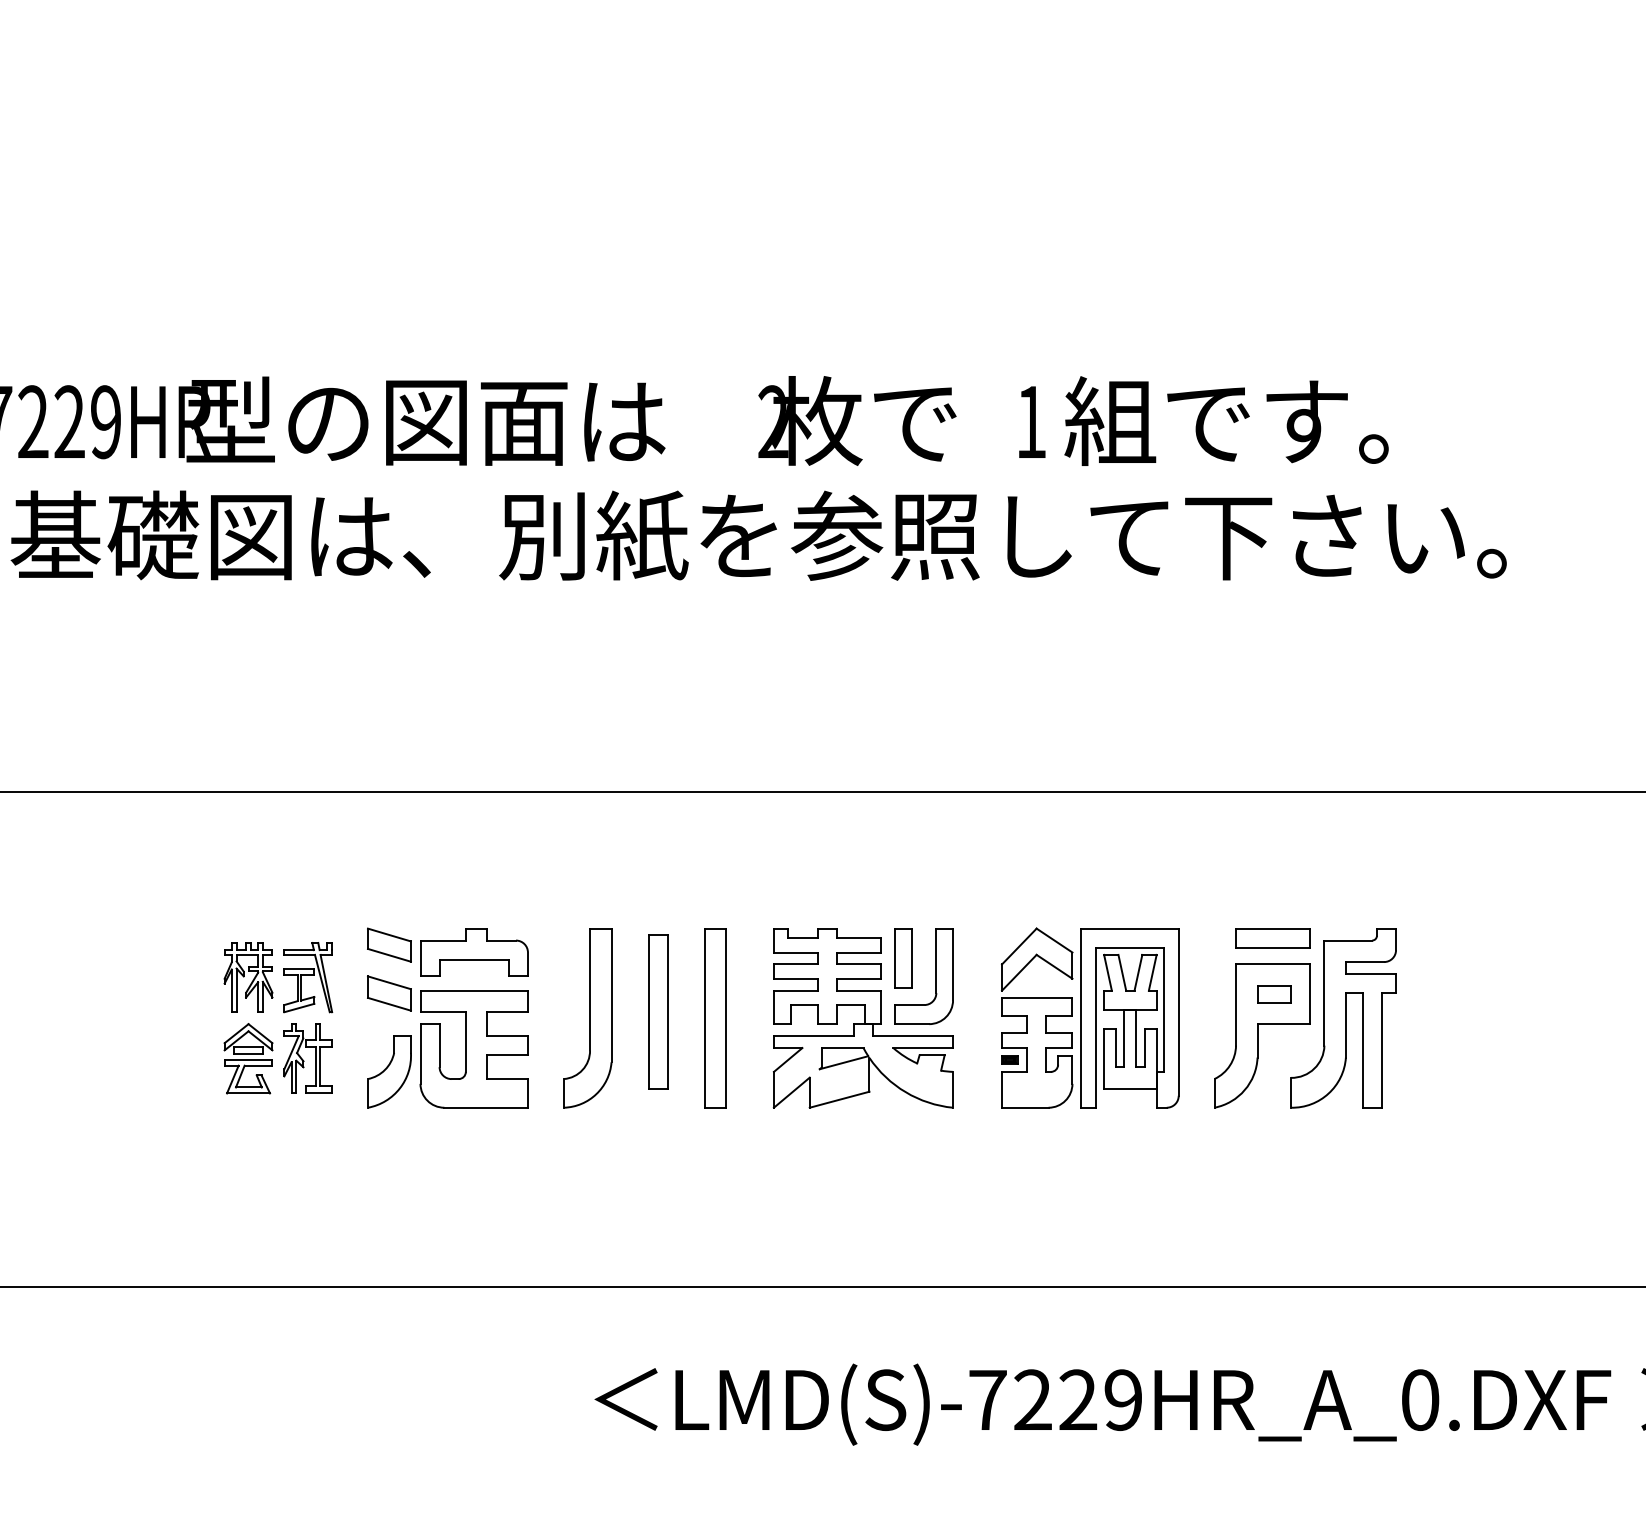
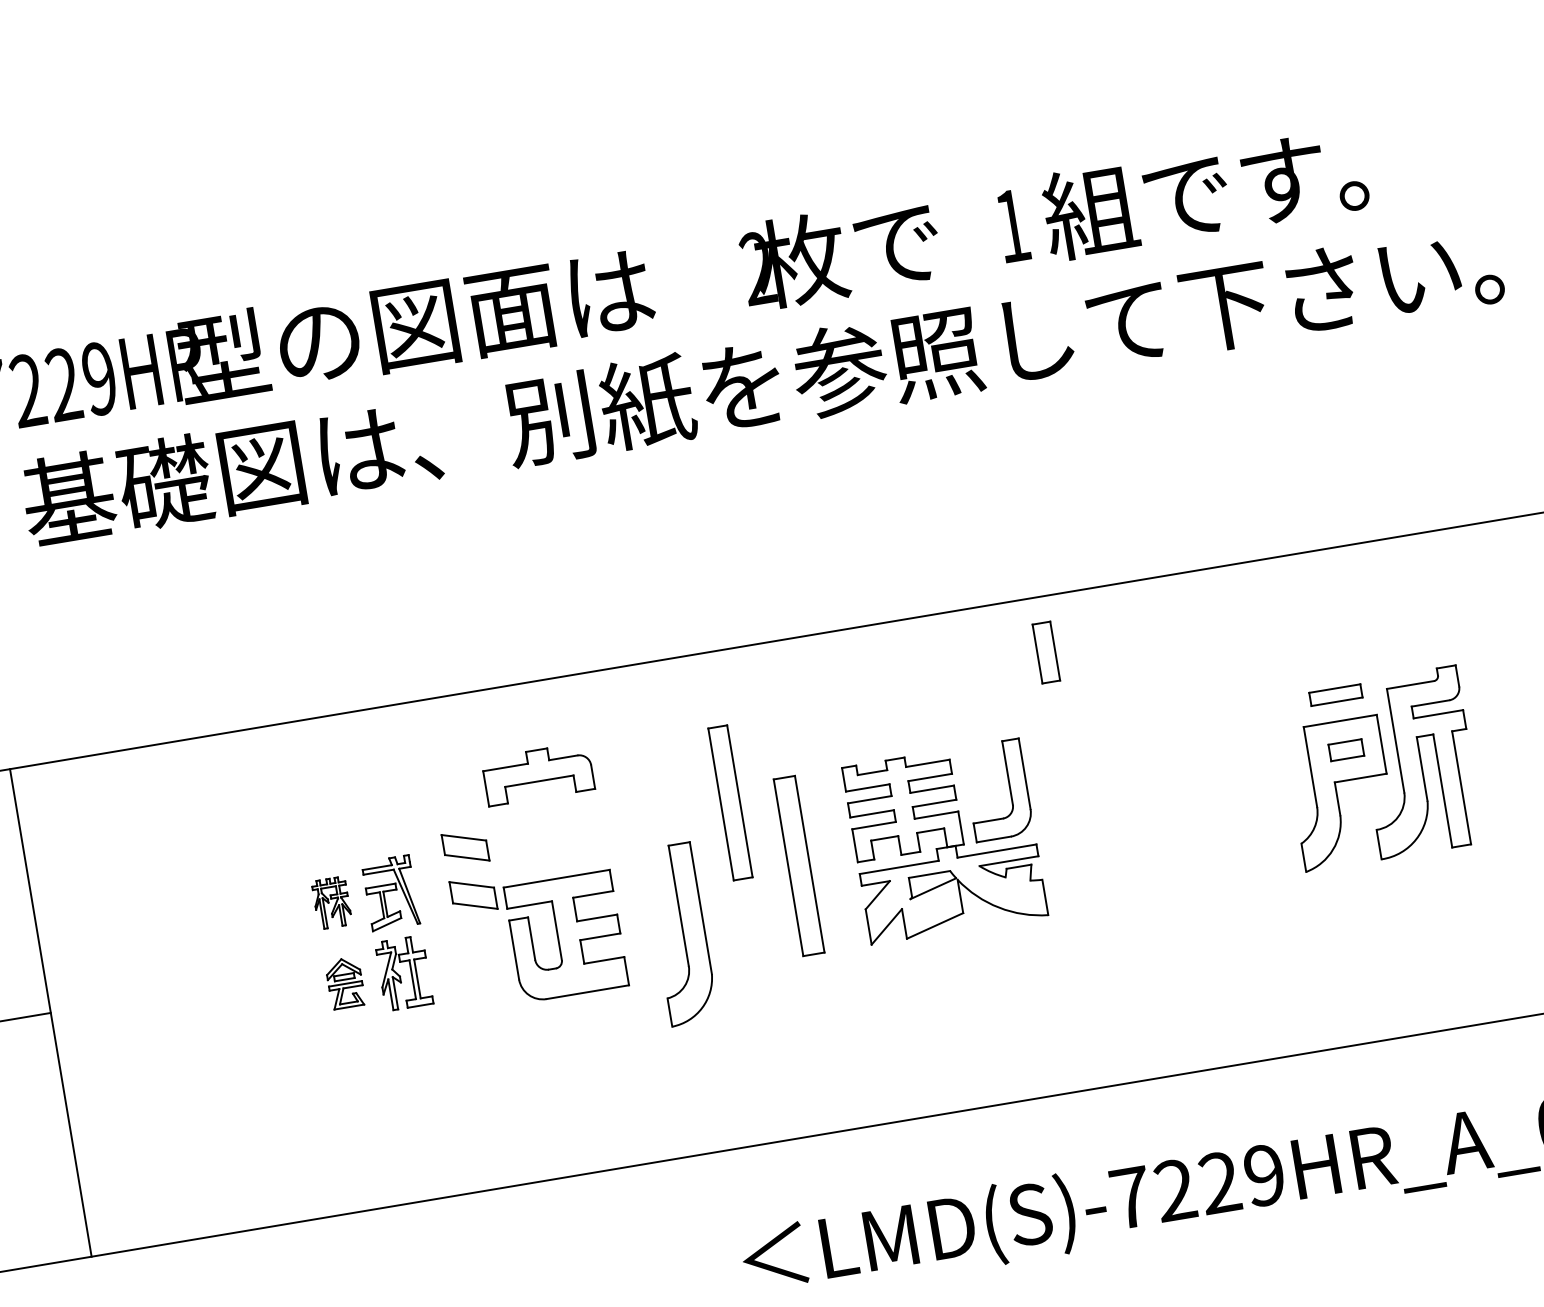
part: (1272, 938) -> (1335, 695), size x0.7
part: (474, 952) -> (538, 774), moved
part: (903, 958) -> (1046, 652), moved
part: (248, 977) -> (331, 902), size x0.7
part: (658, 1011) -> (730, 802), moved
part: (1090, 1017) -> (1168, 803), removed
part: (587, 1018) -> (680, 934), moved
part: (248, 1058) -> (345, 982), size x0.7
part: (389, 1071) -> (486, 972), removed

